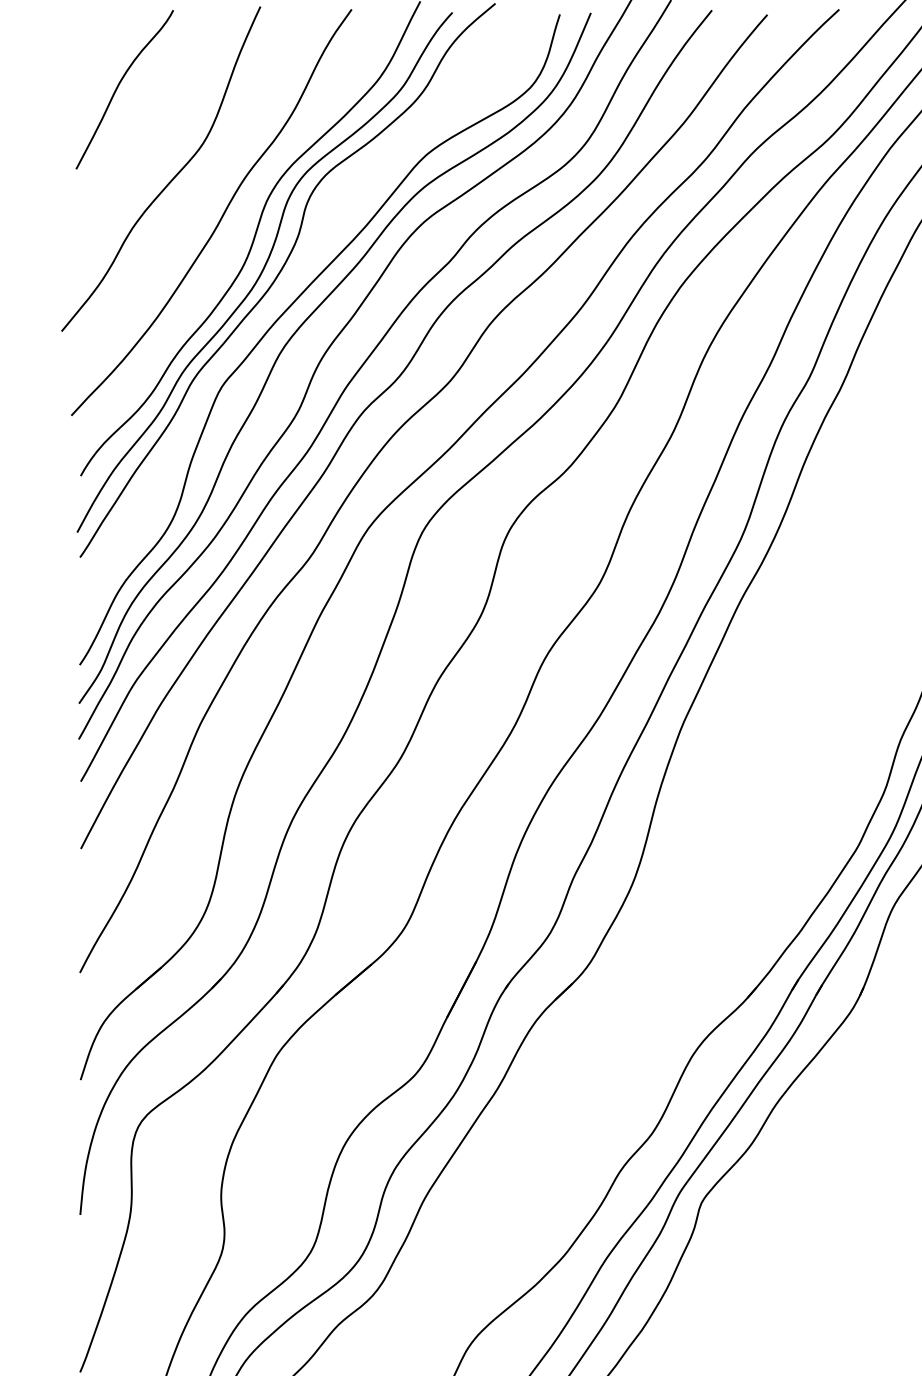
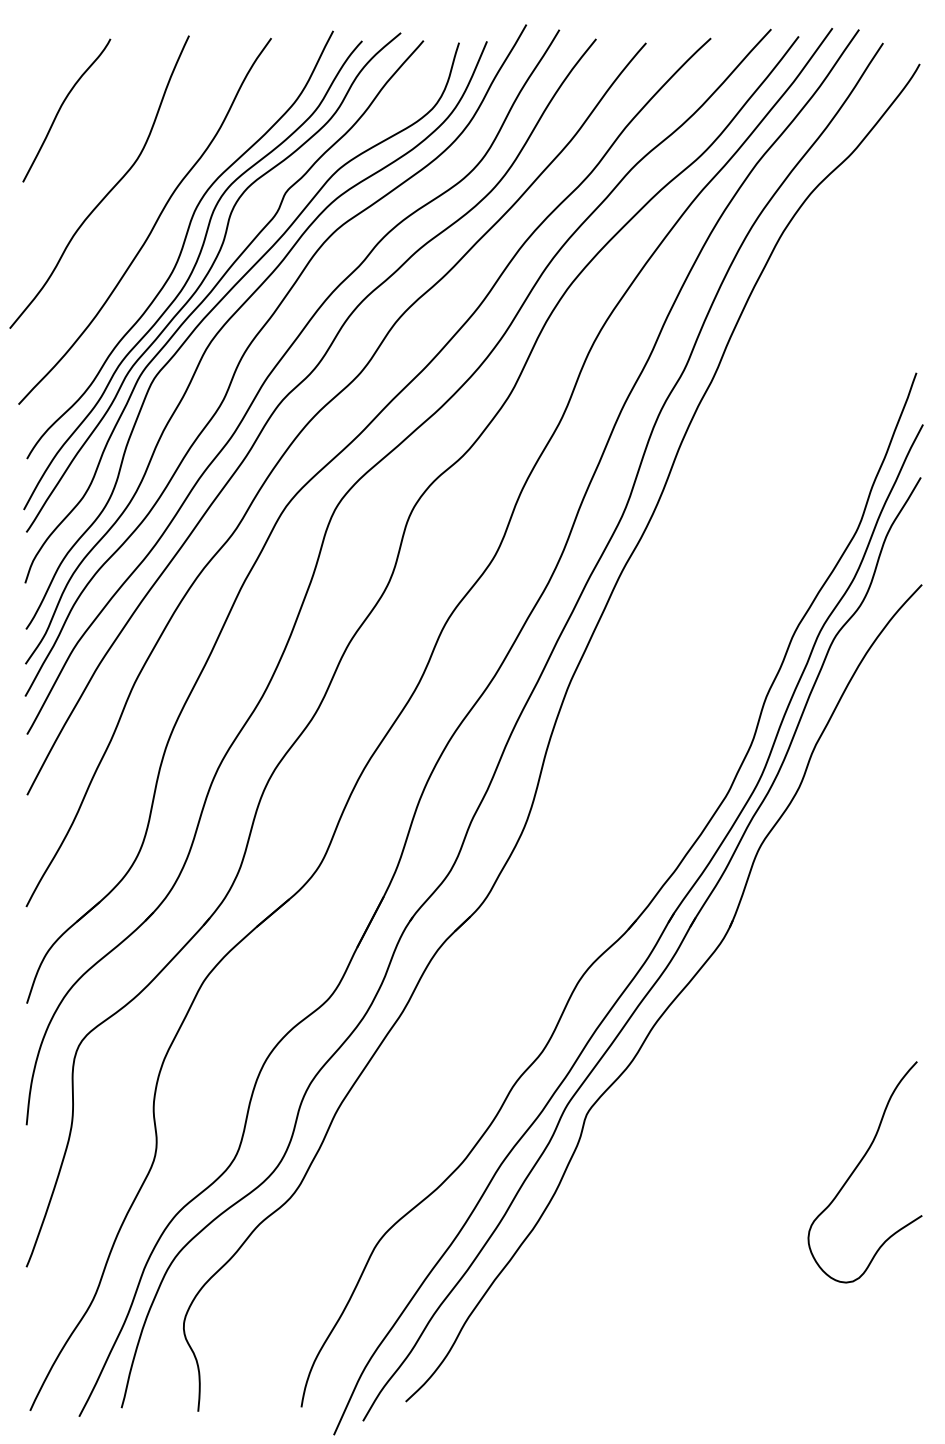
curve: (283, 294) -> (209, 295), added

